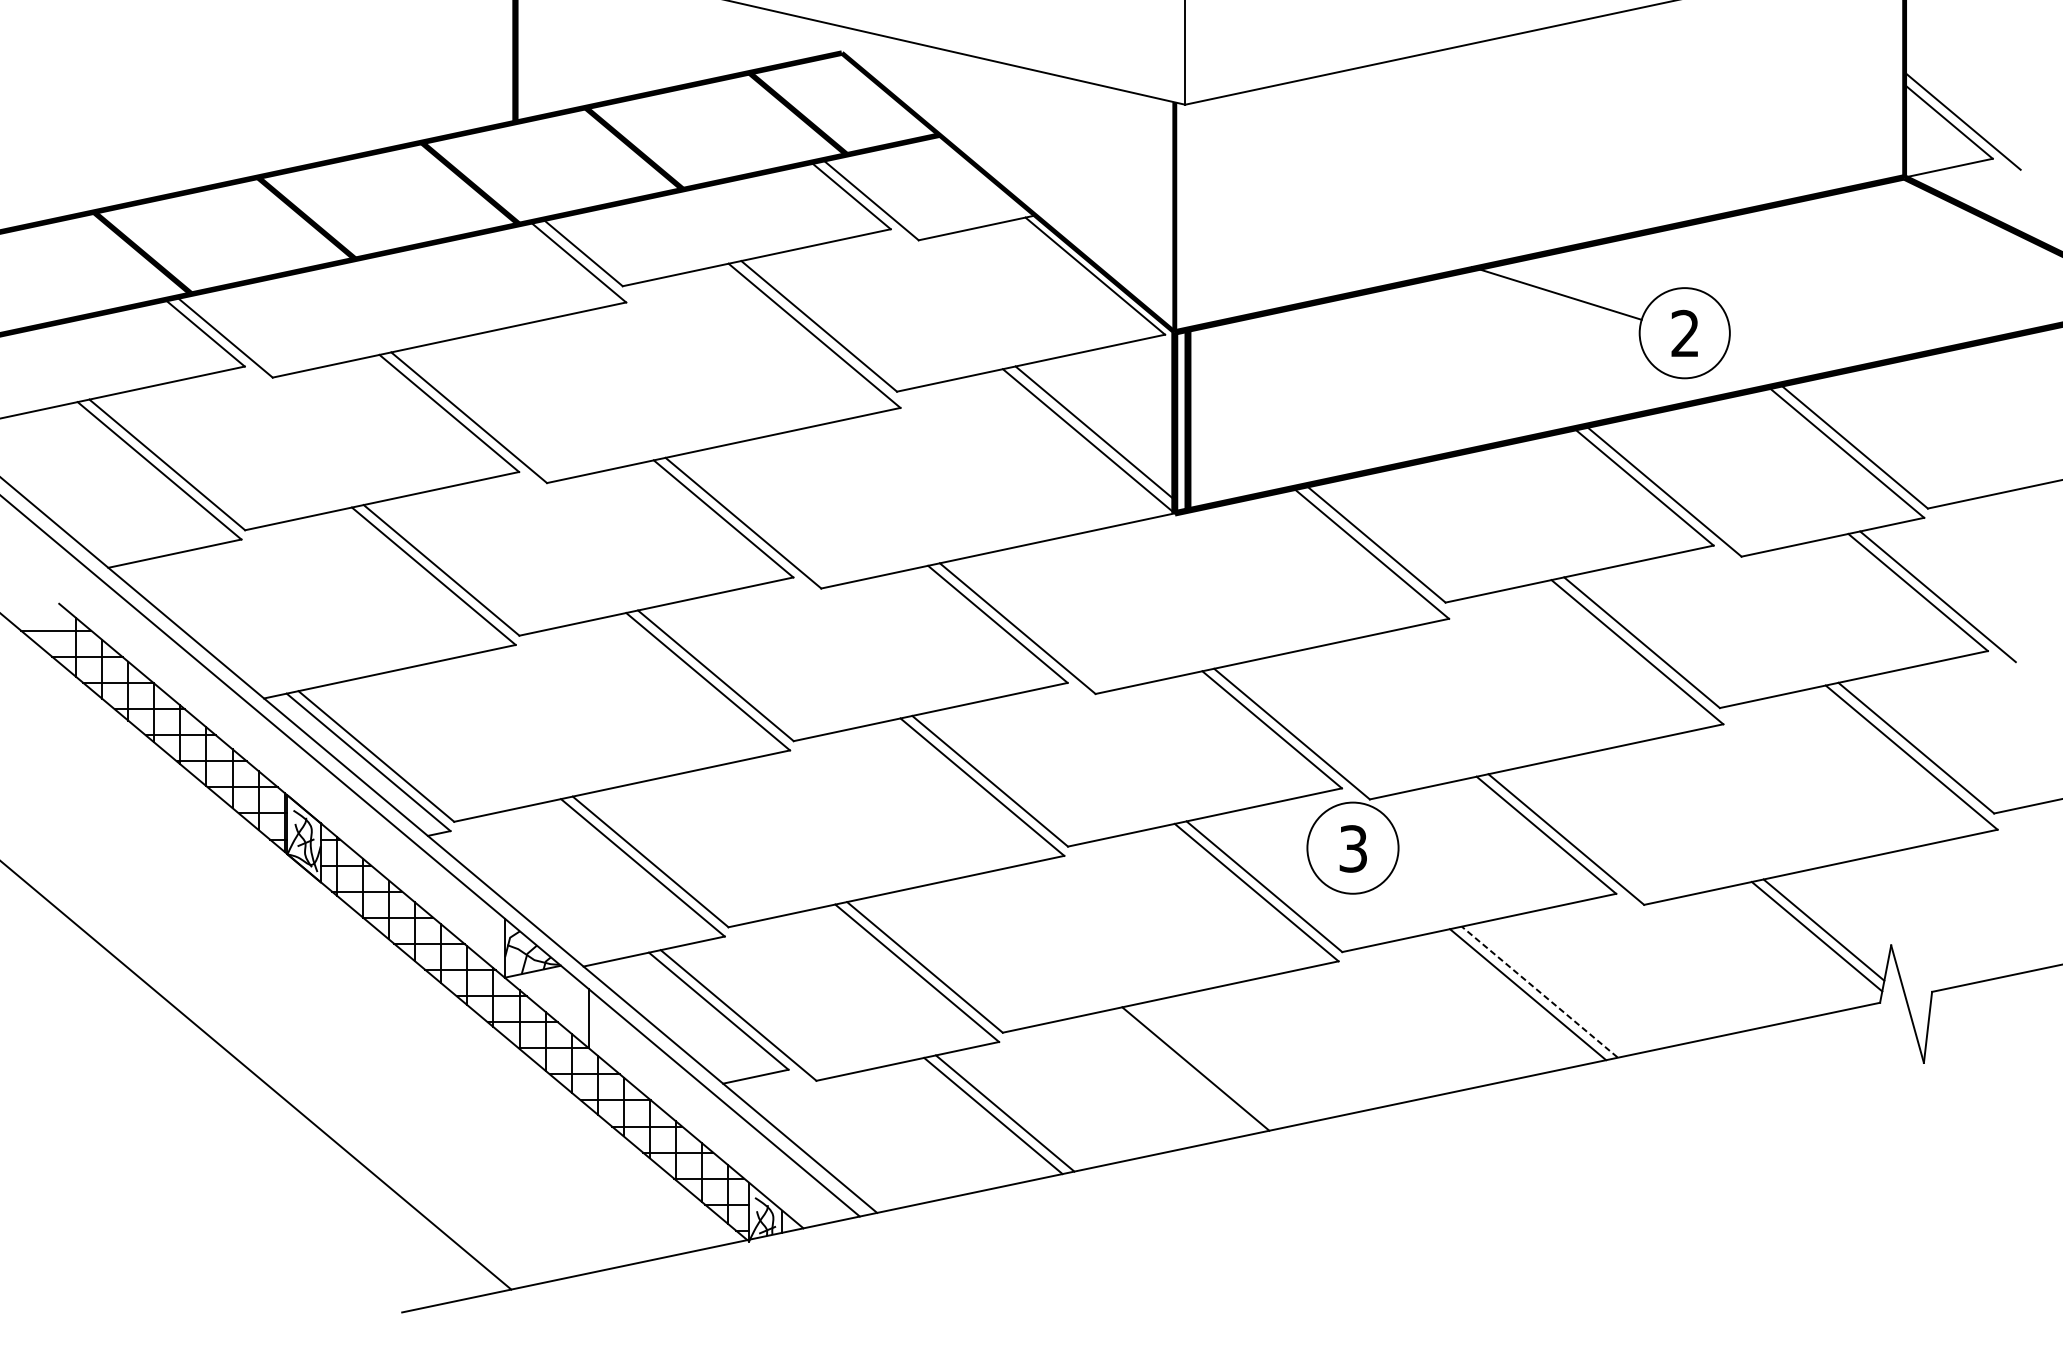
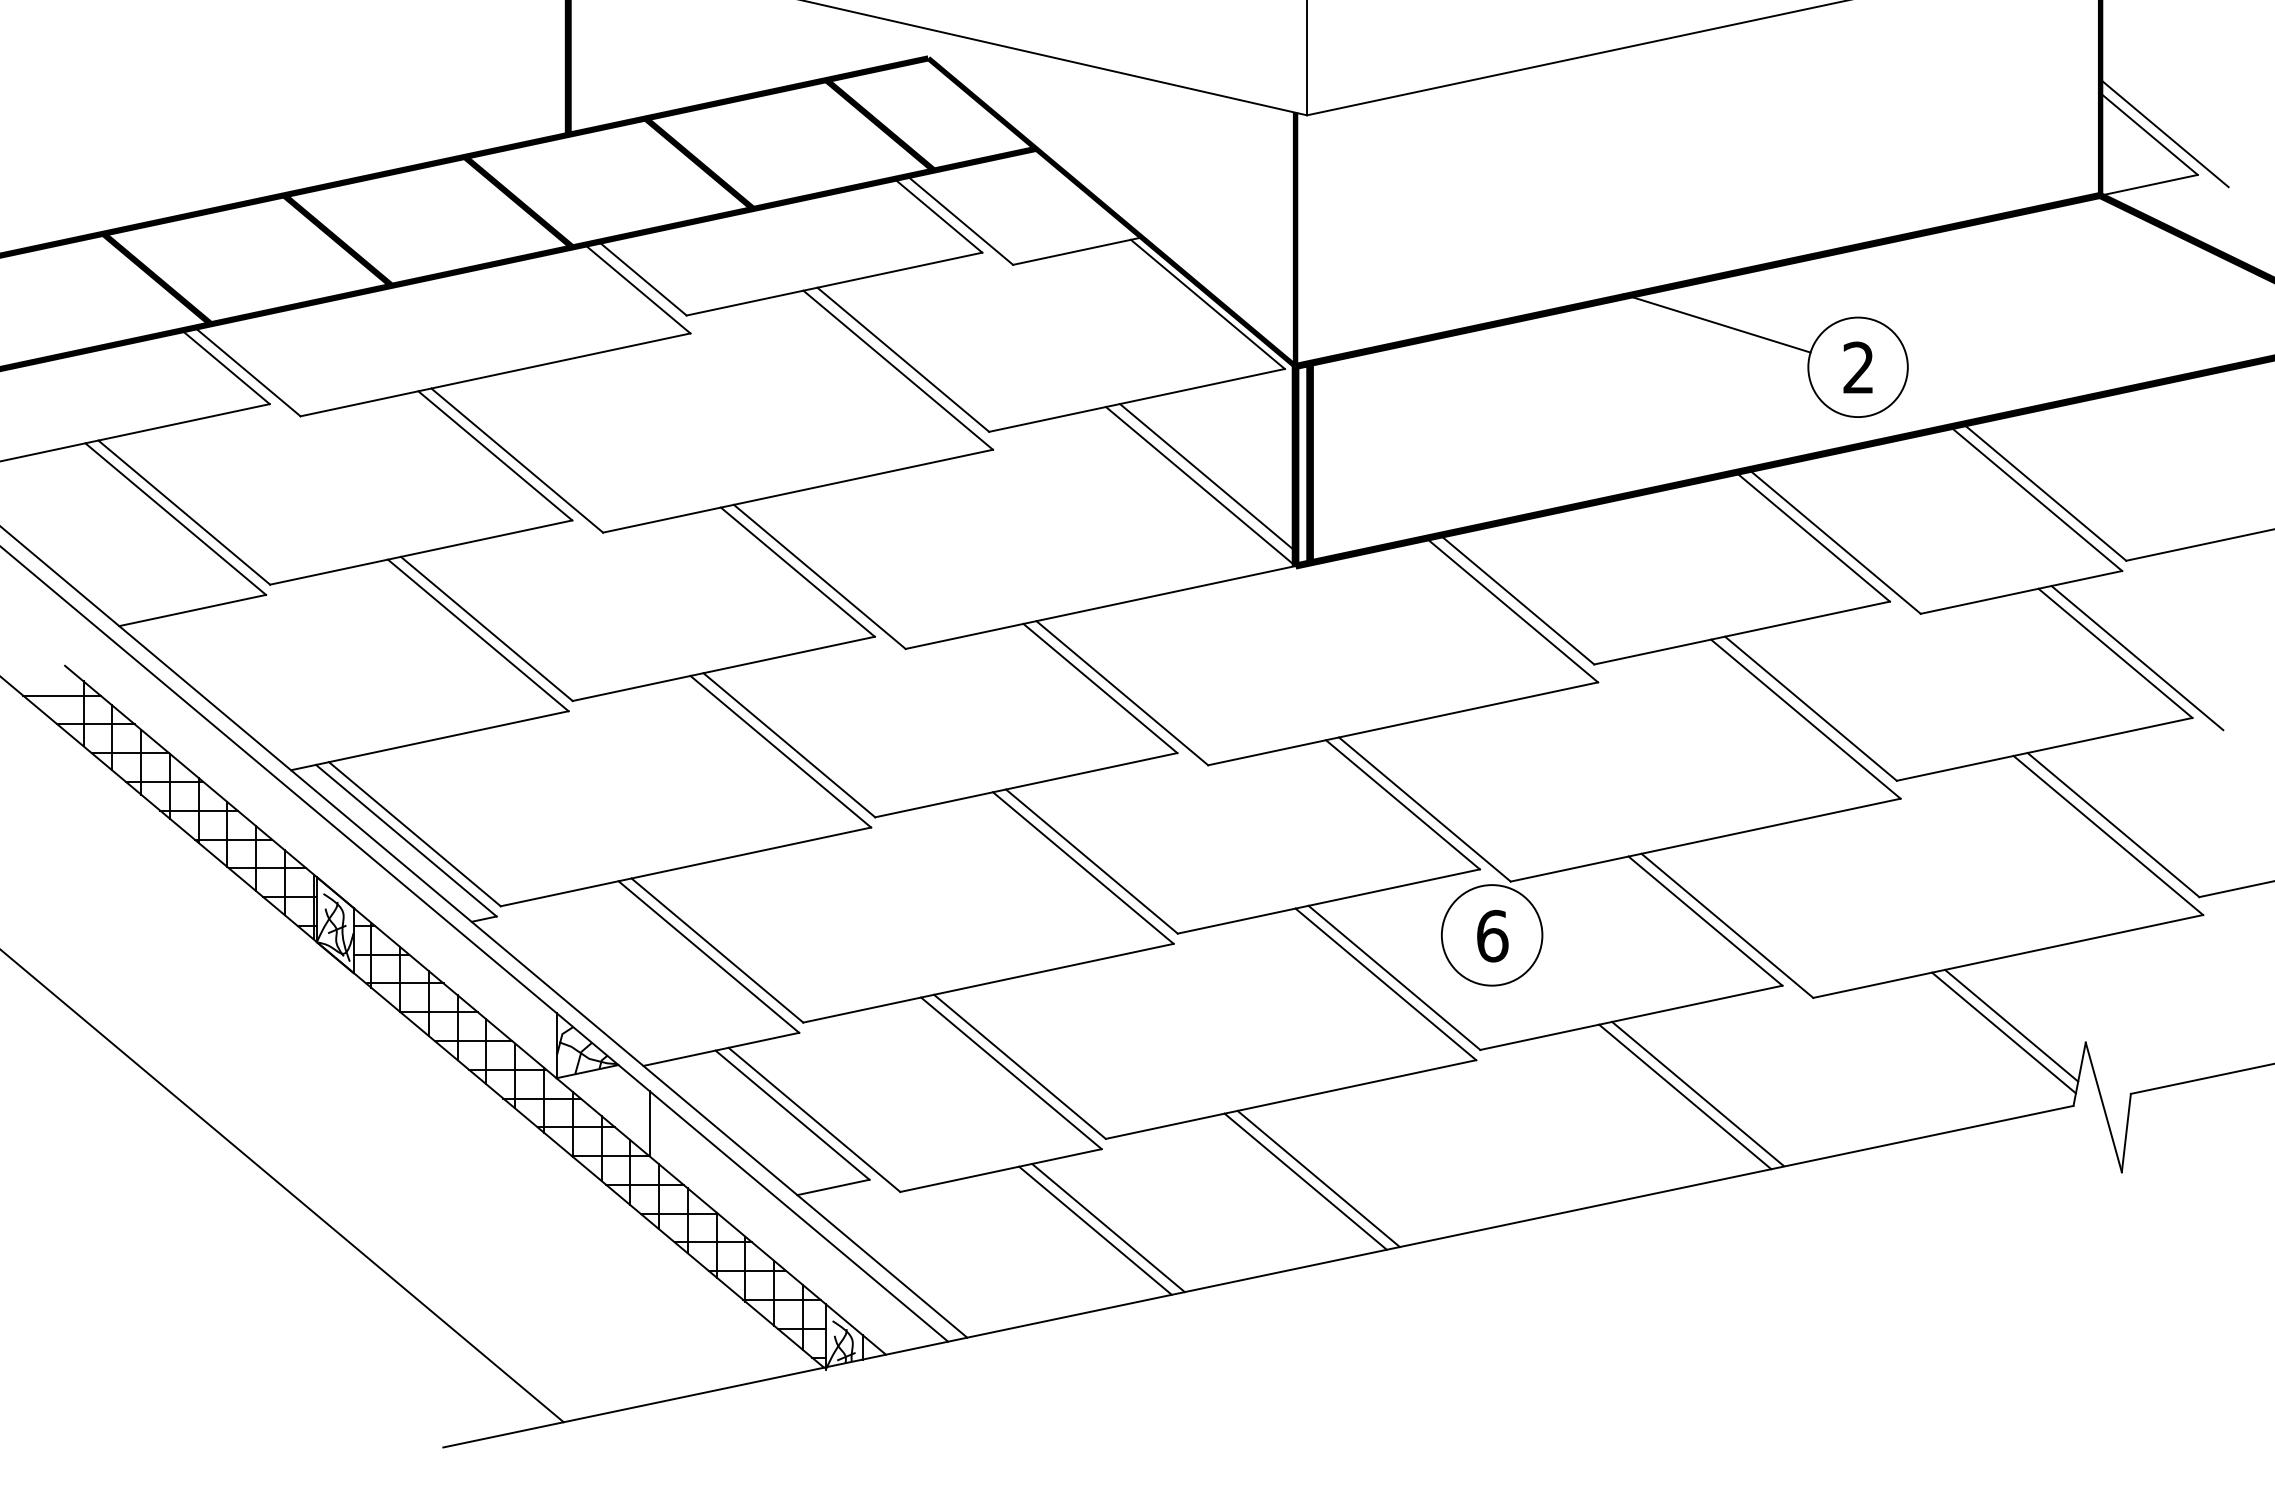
text: (1353, 848) -> (1492, 935), 3 -> 6
line: (1539, 991) -> (1697, 1093), dashed -> solid
line: (1183, 1071) -> (1305, 1181), added

